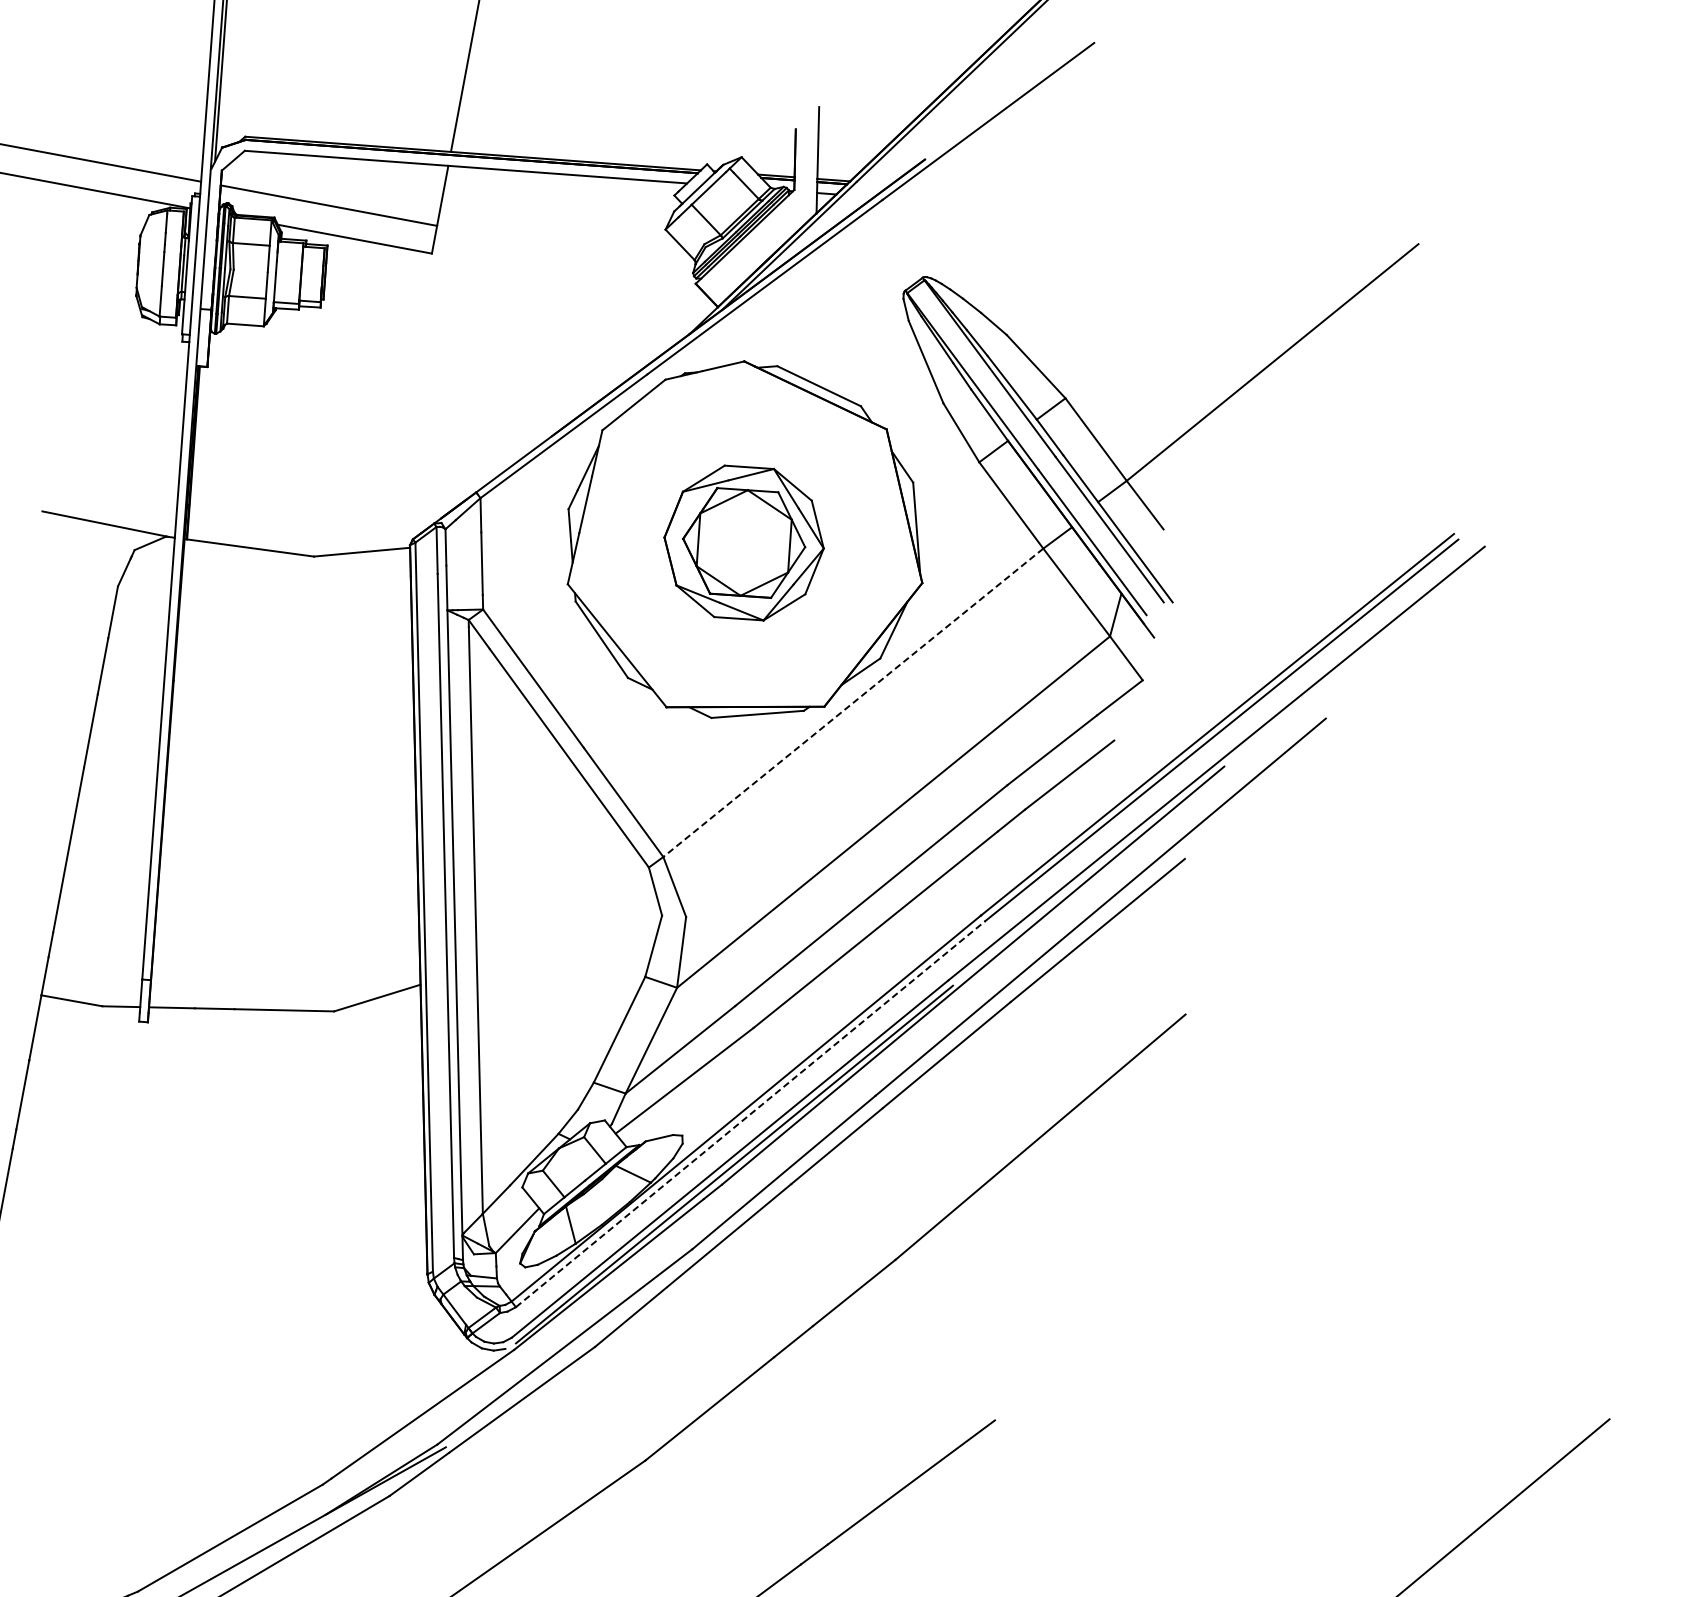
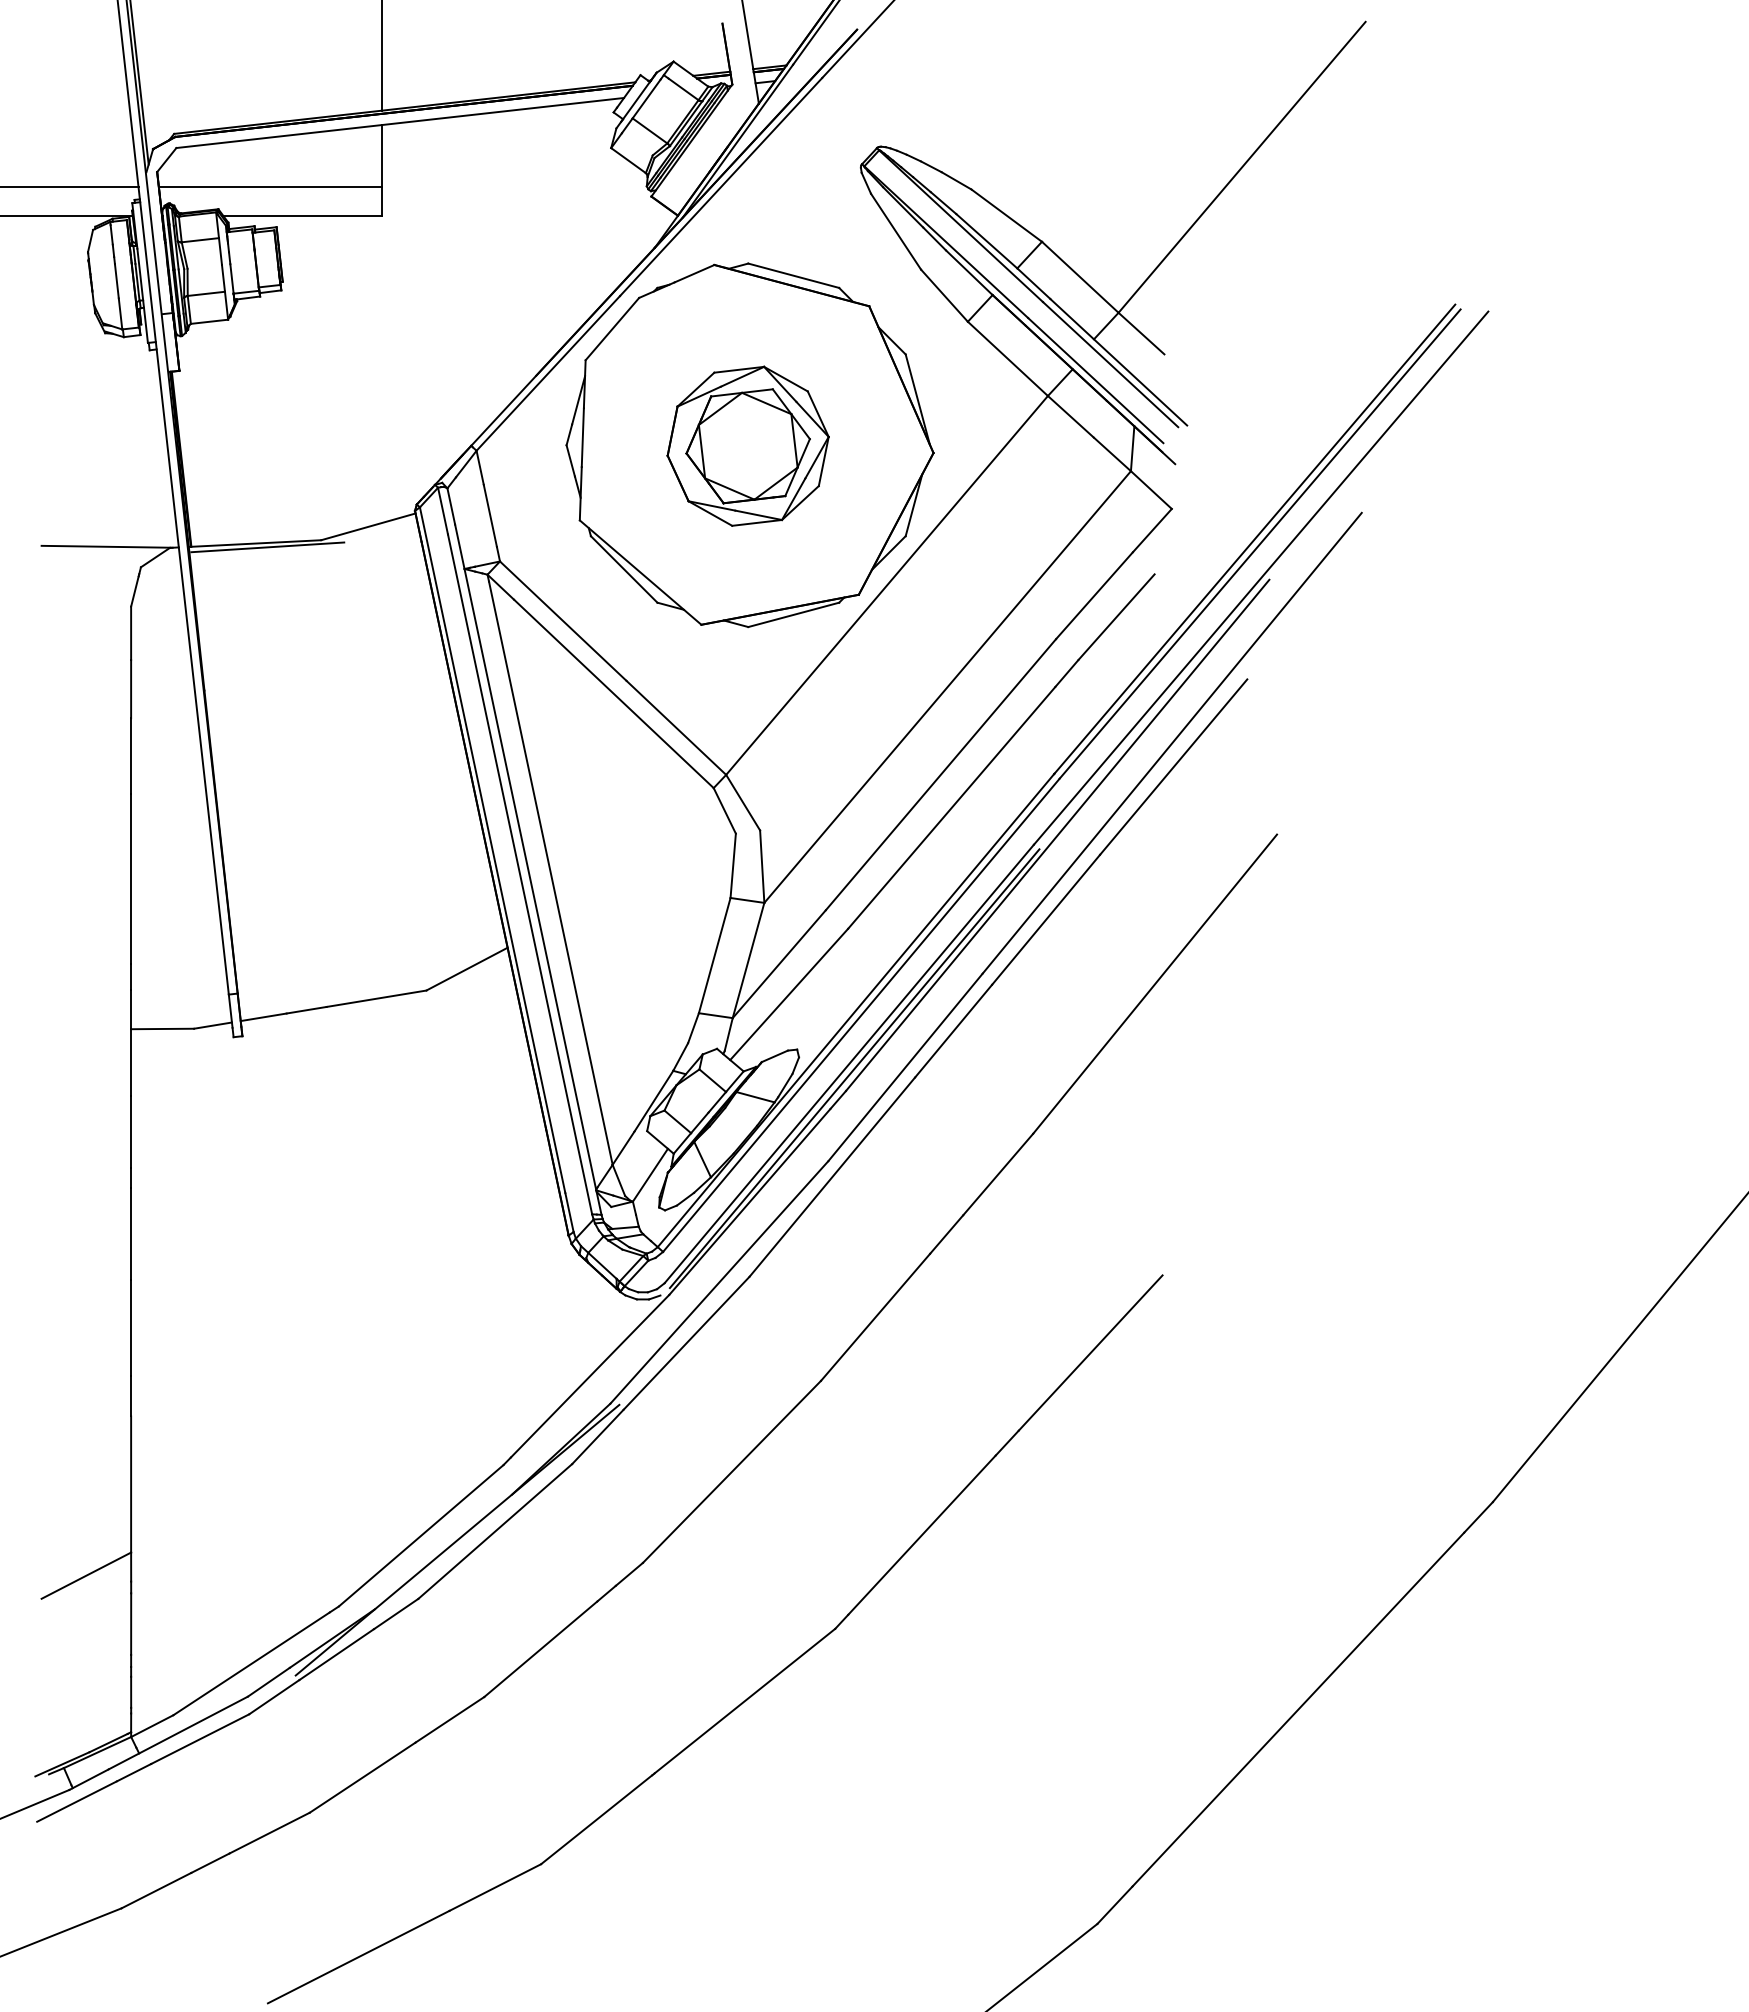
line: (260, 553) -> (267, 547), added
line: (853, 702) -> (887, 585), dashed -> solid
line: (750, 1114) -> (861, 1015), dashed -> solid

